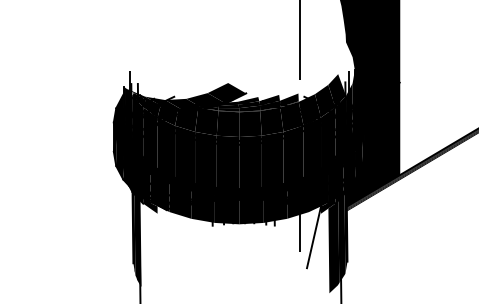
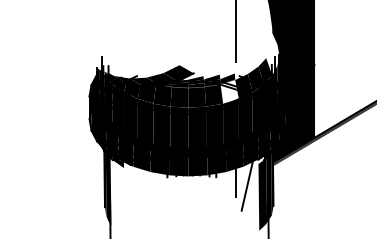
fill: (291, 116) -> (229, 91), removed
fill: (328, 205) -> (258, 161), removed

